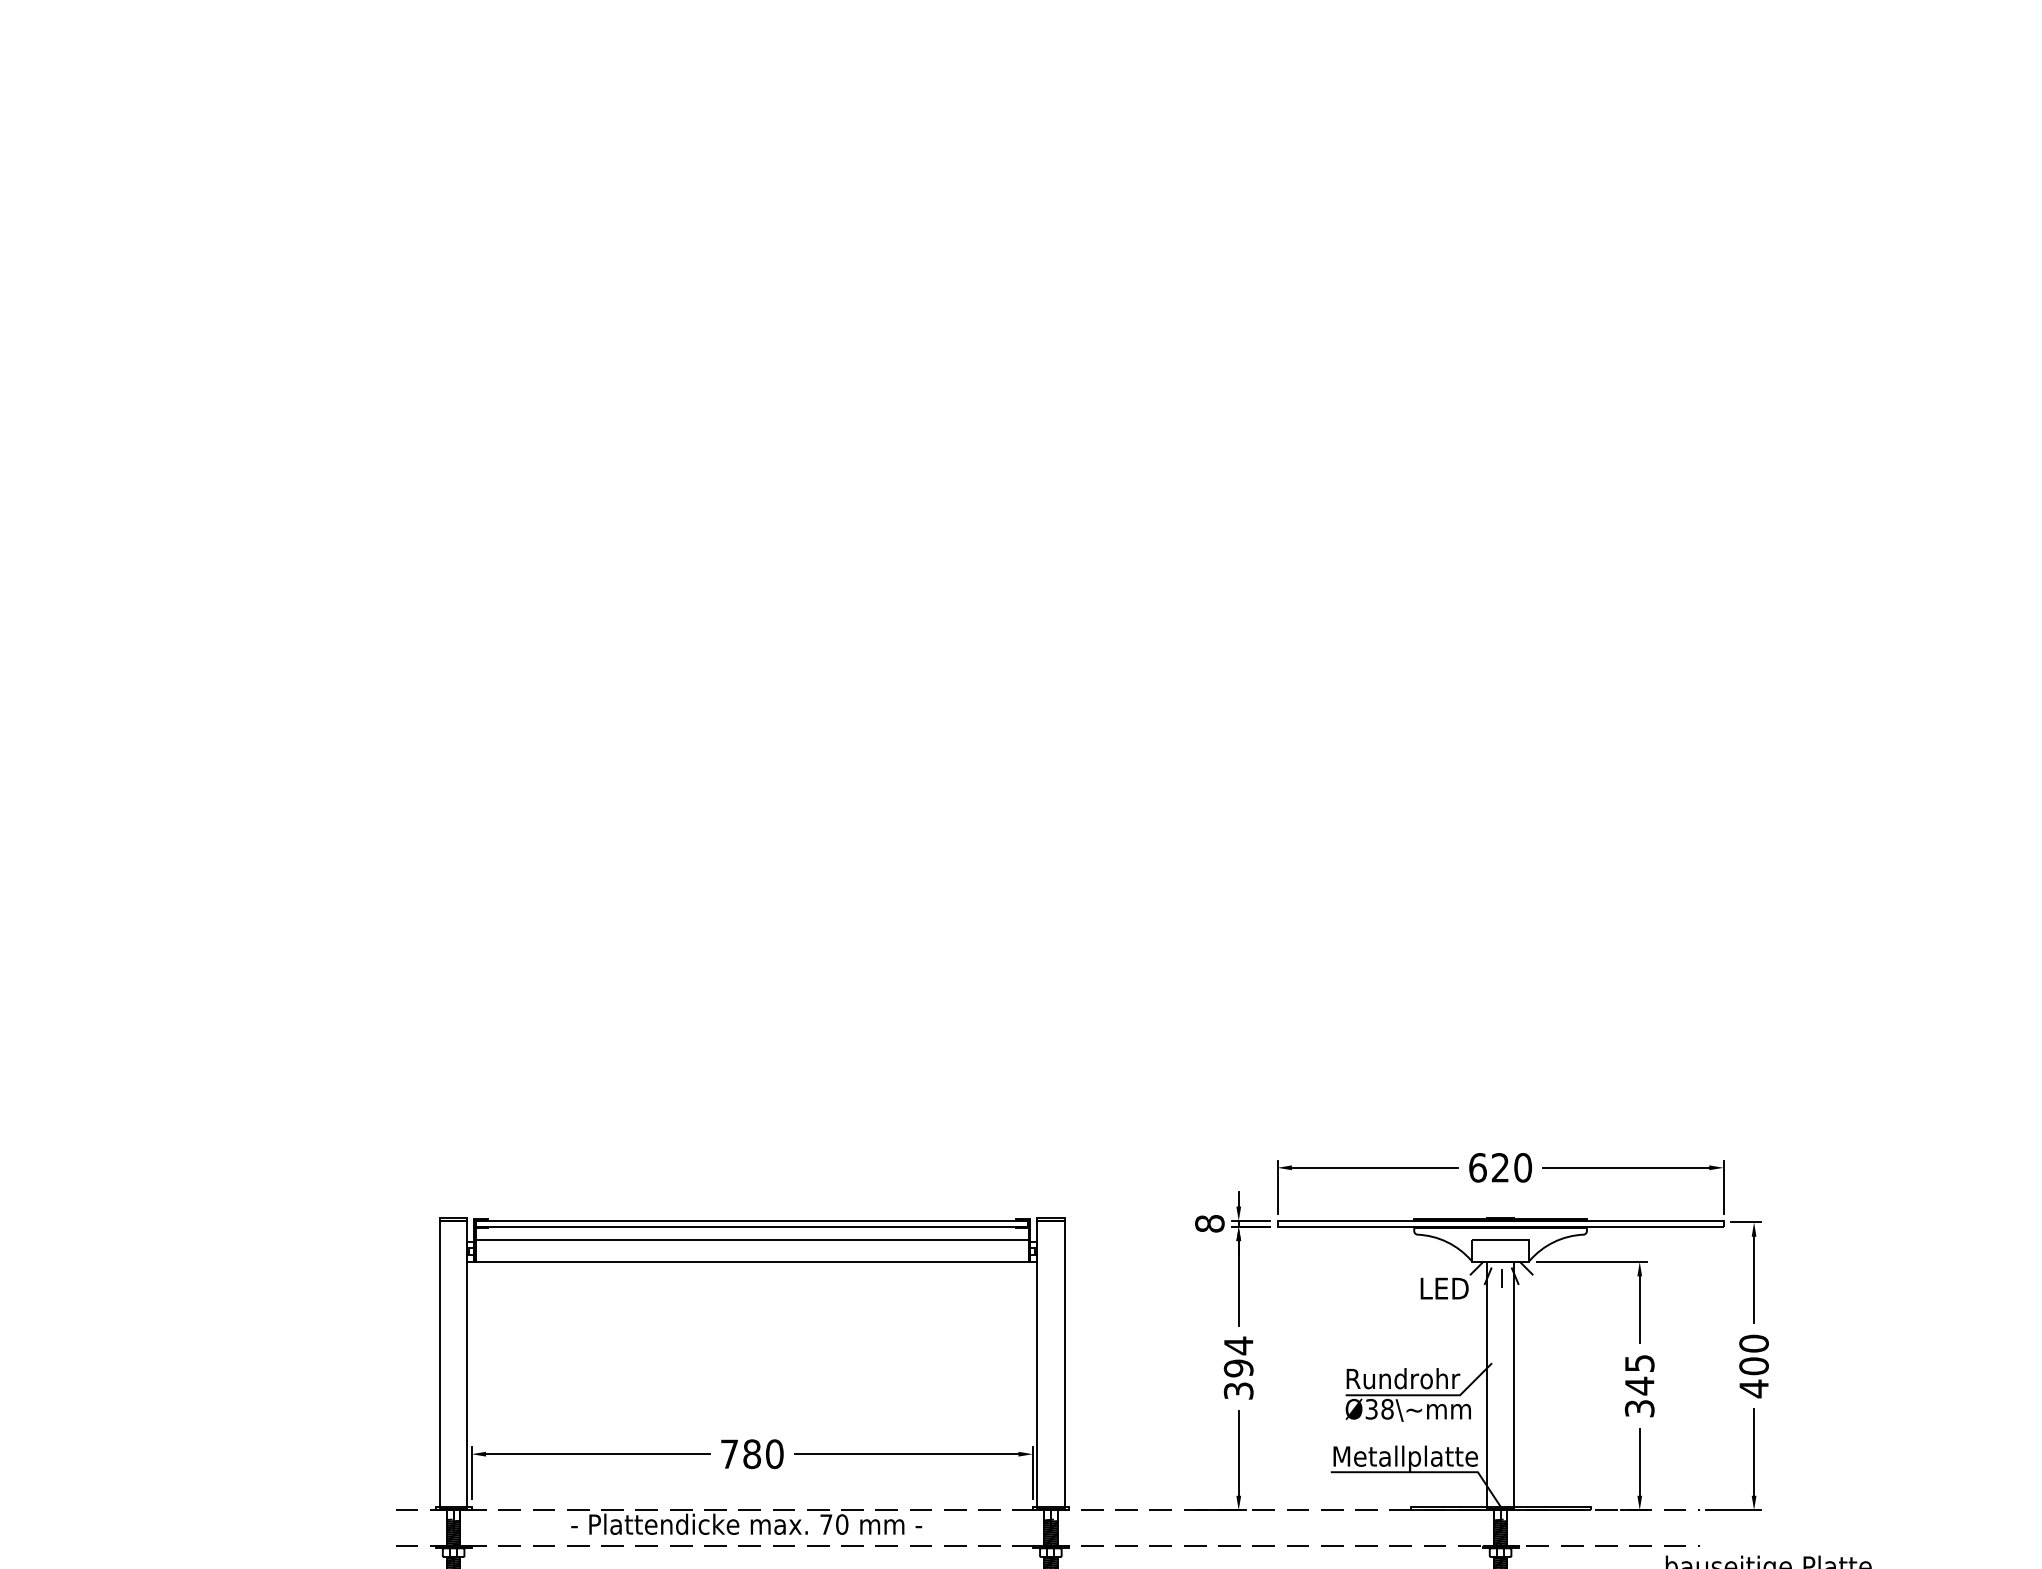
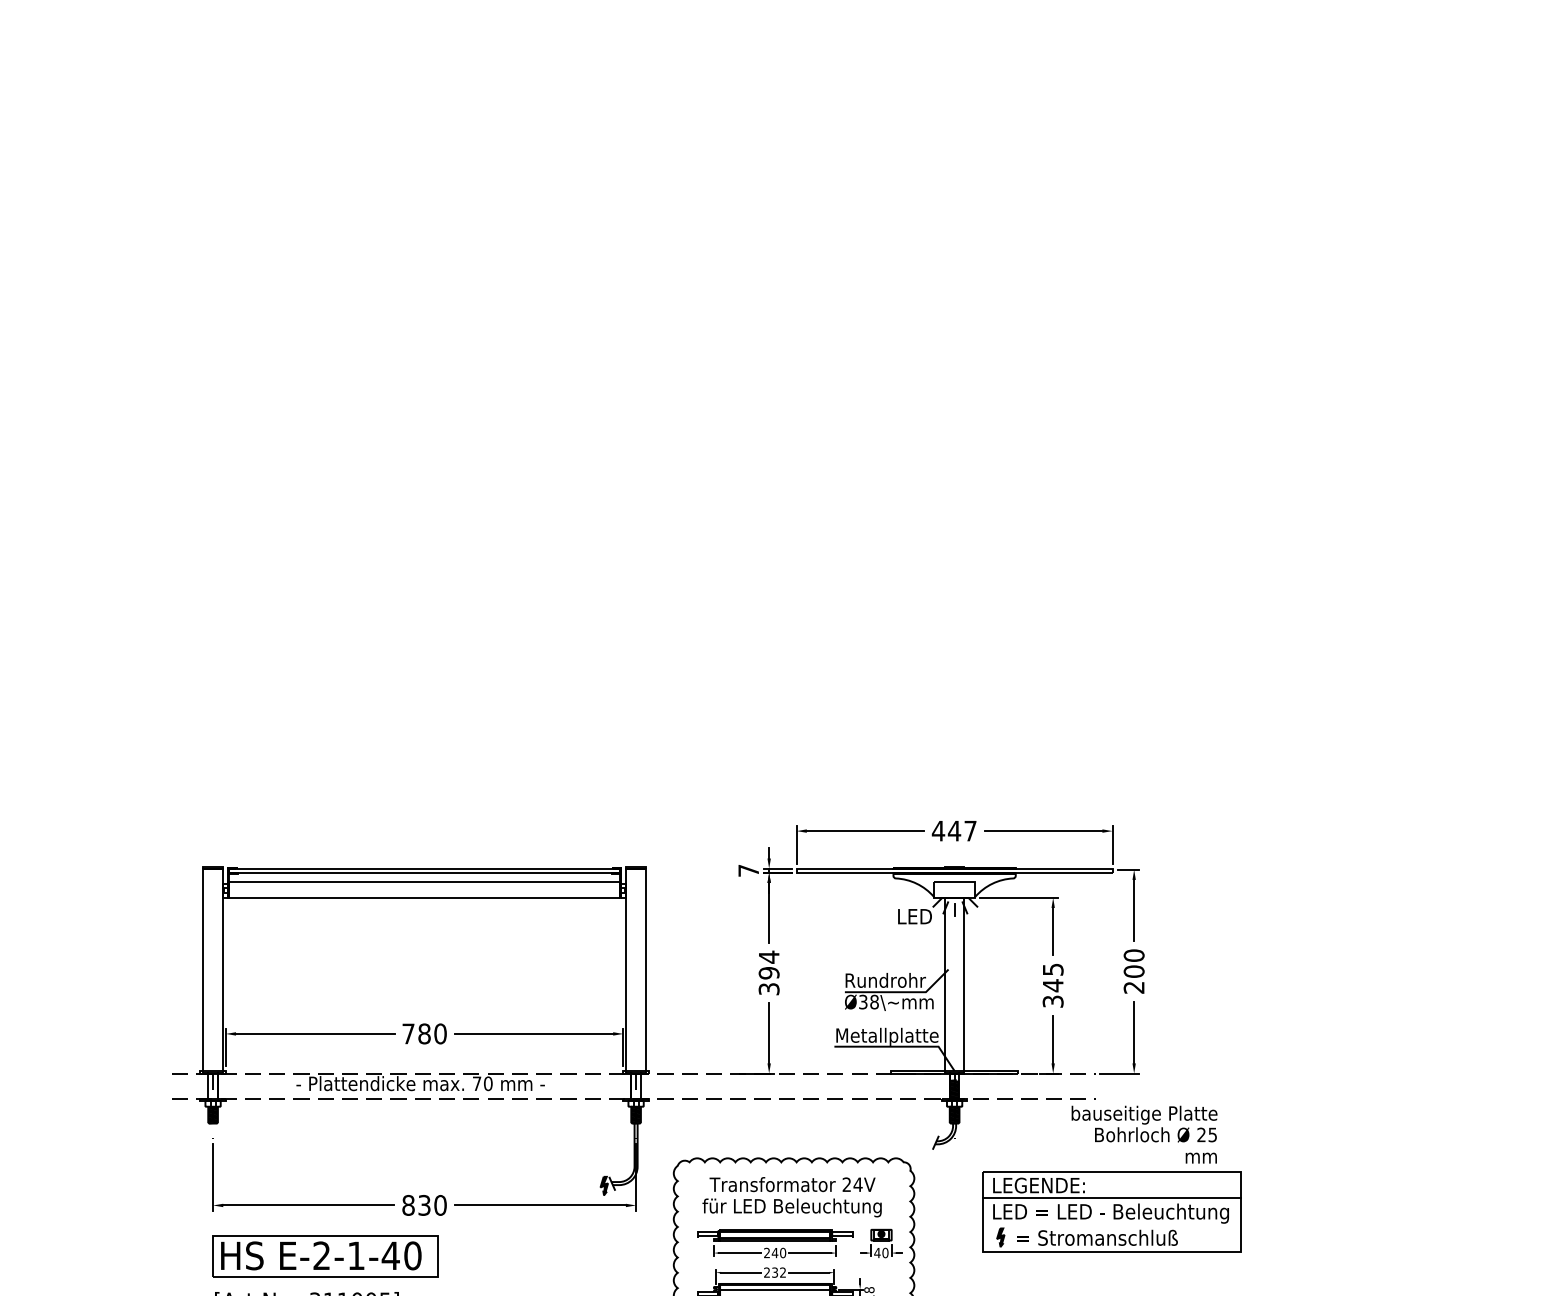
text: (1498, 1166) -> (953, 830), 620 -> 447
text: (1209, 1223) -> (748, 870), 8 -> 7
text: (1753, 1388) -> (1133, 987), 400 -> 200
hatch: (452, 1532) -> (212, 1089), removed
hatch: (1050, 1532) -> (635, 1089), removed

